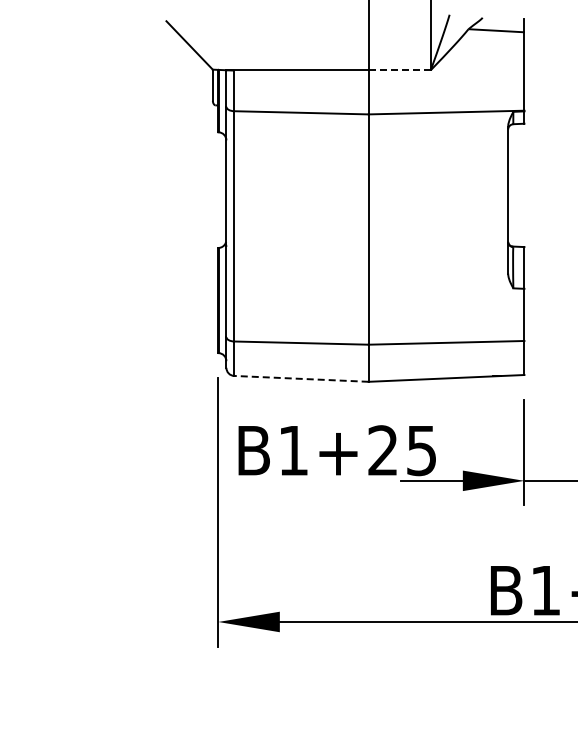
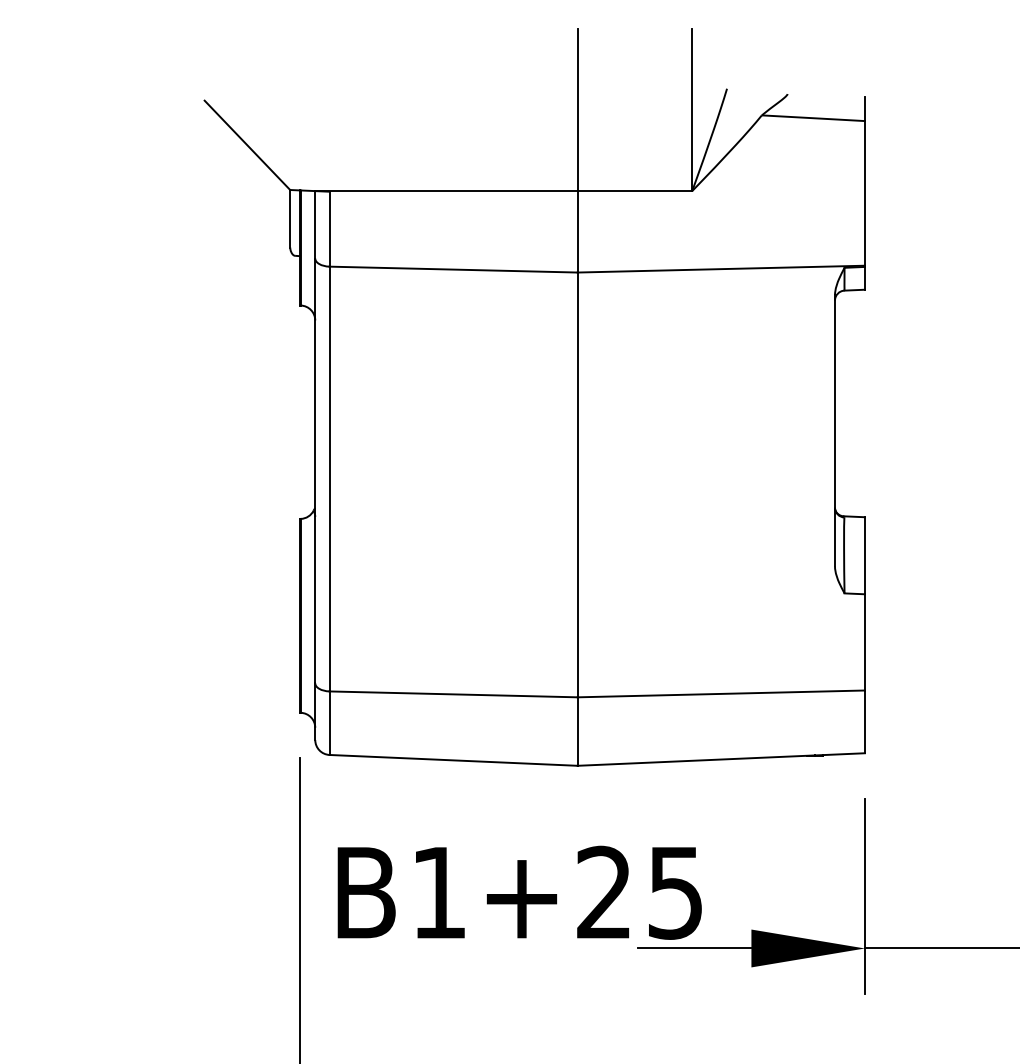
line: (400, 70) -> (636, 191), dashed -> solid
line: (300, 378) -> (451, 759), dashed -> solid

